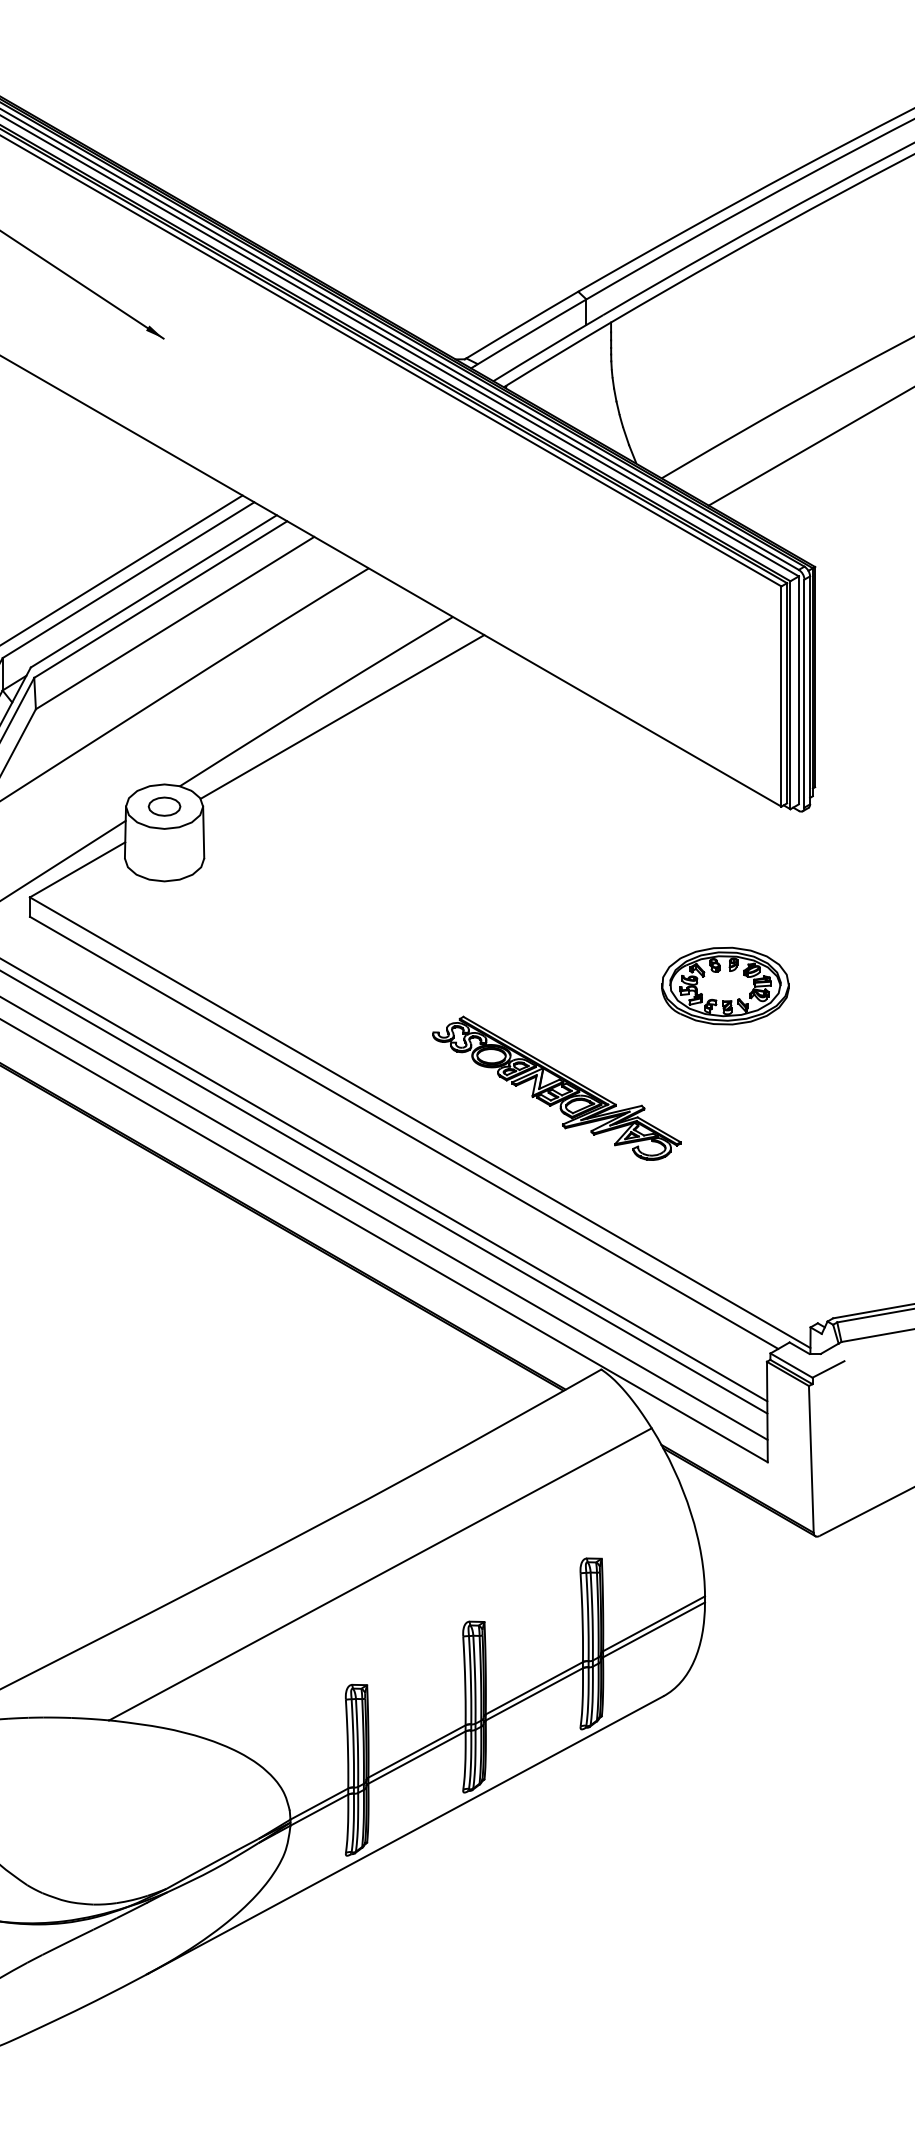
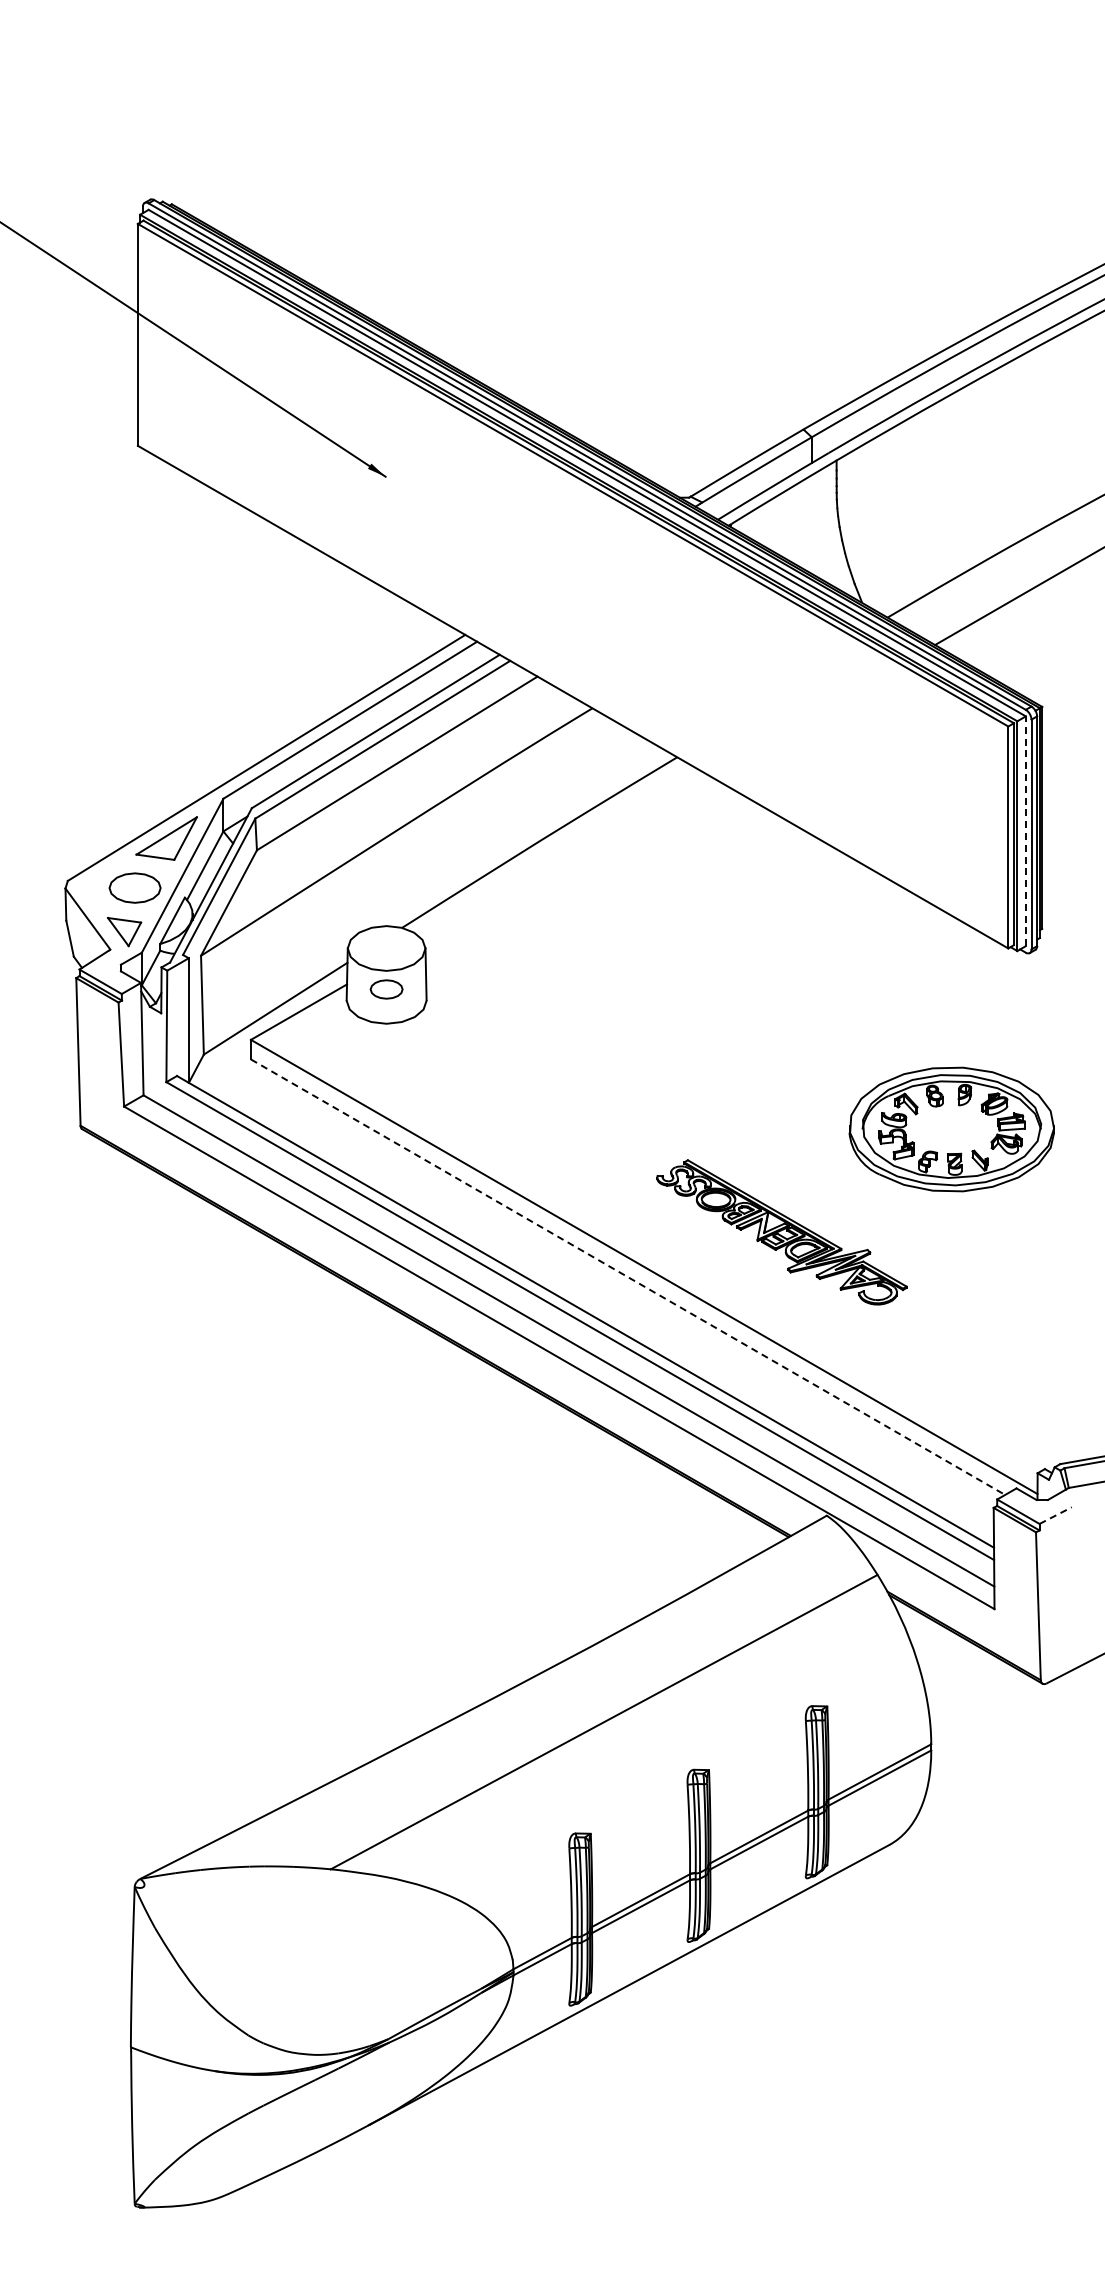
line: (798, 690) -> (1025, 831), solid -> dashed
line: (342, 716) -> (565, 857), removed
part: (164, 806) -> (386, 989), moved
part: (725, 985) -> (951, 1128), size x1.6
line: (404, 1133) -> (628, 1277), solid -> dashed
line: (829, 1369) -> (1056, 1515), solid -> dashed

